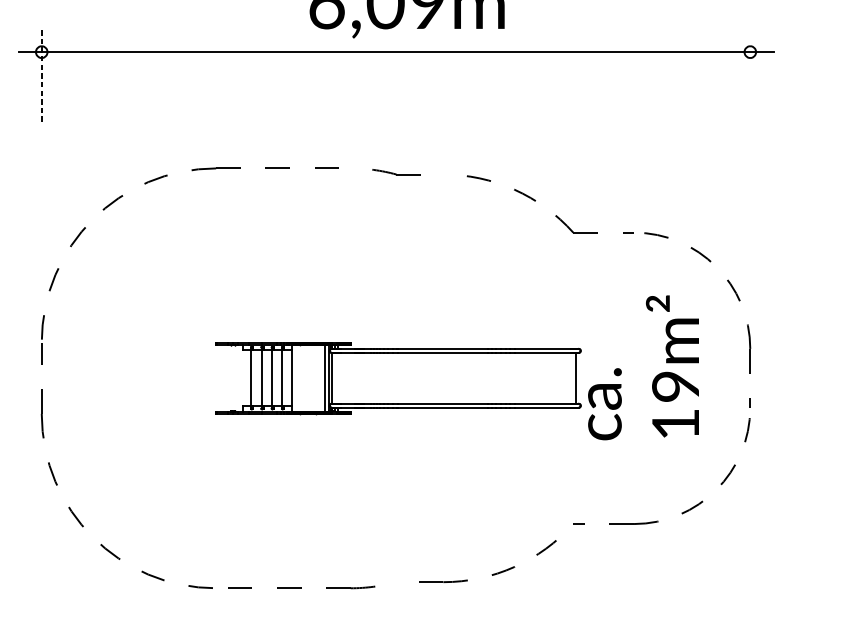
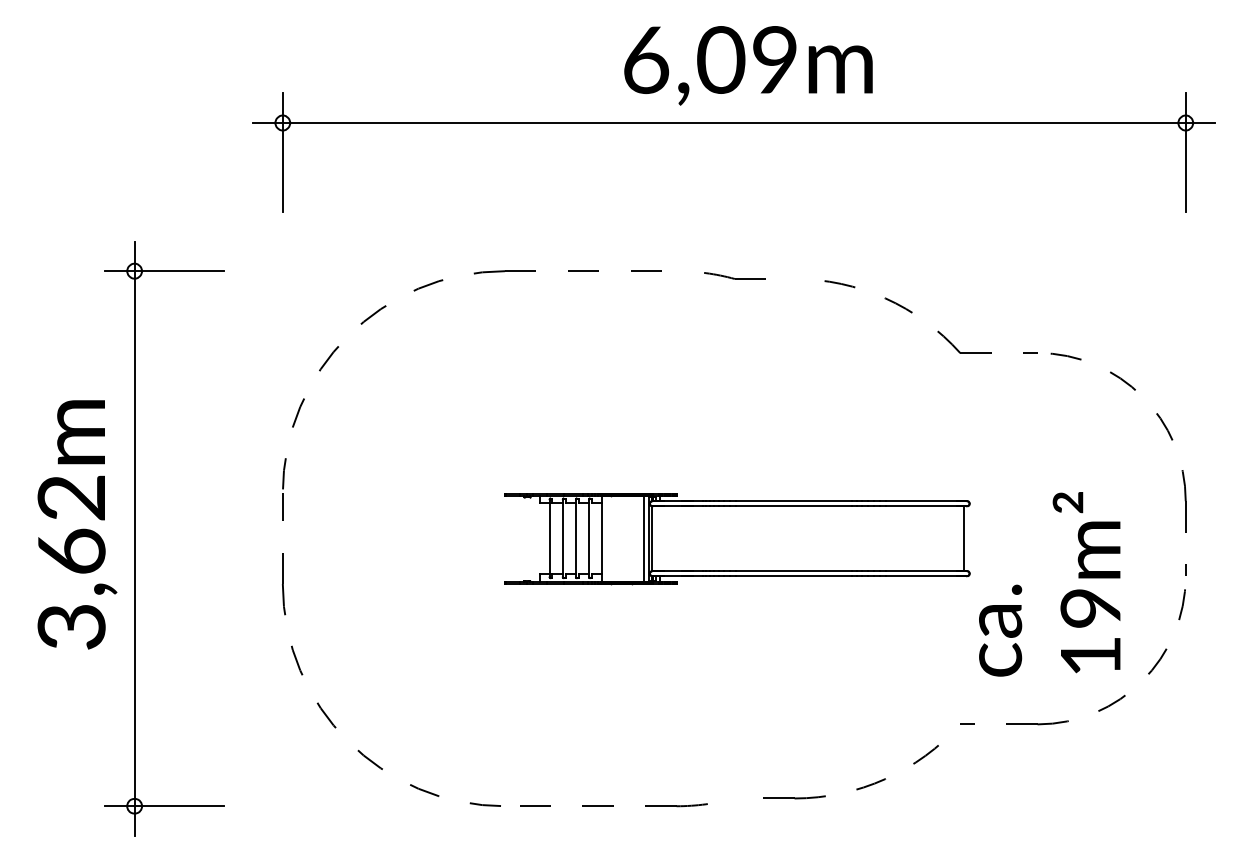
line: (41, 75) -> (282, 152), dashed -> solid
line: (750, 75) -> (1185, 152), added
text: (643, 367) -> (1049, 584), moved

